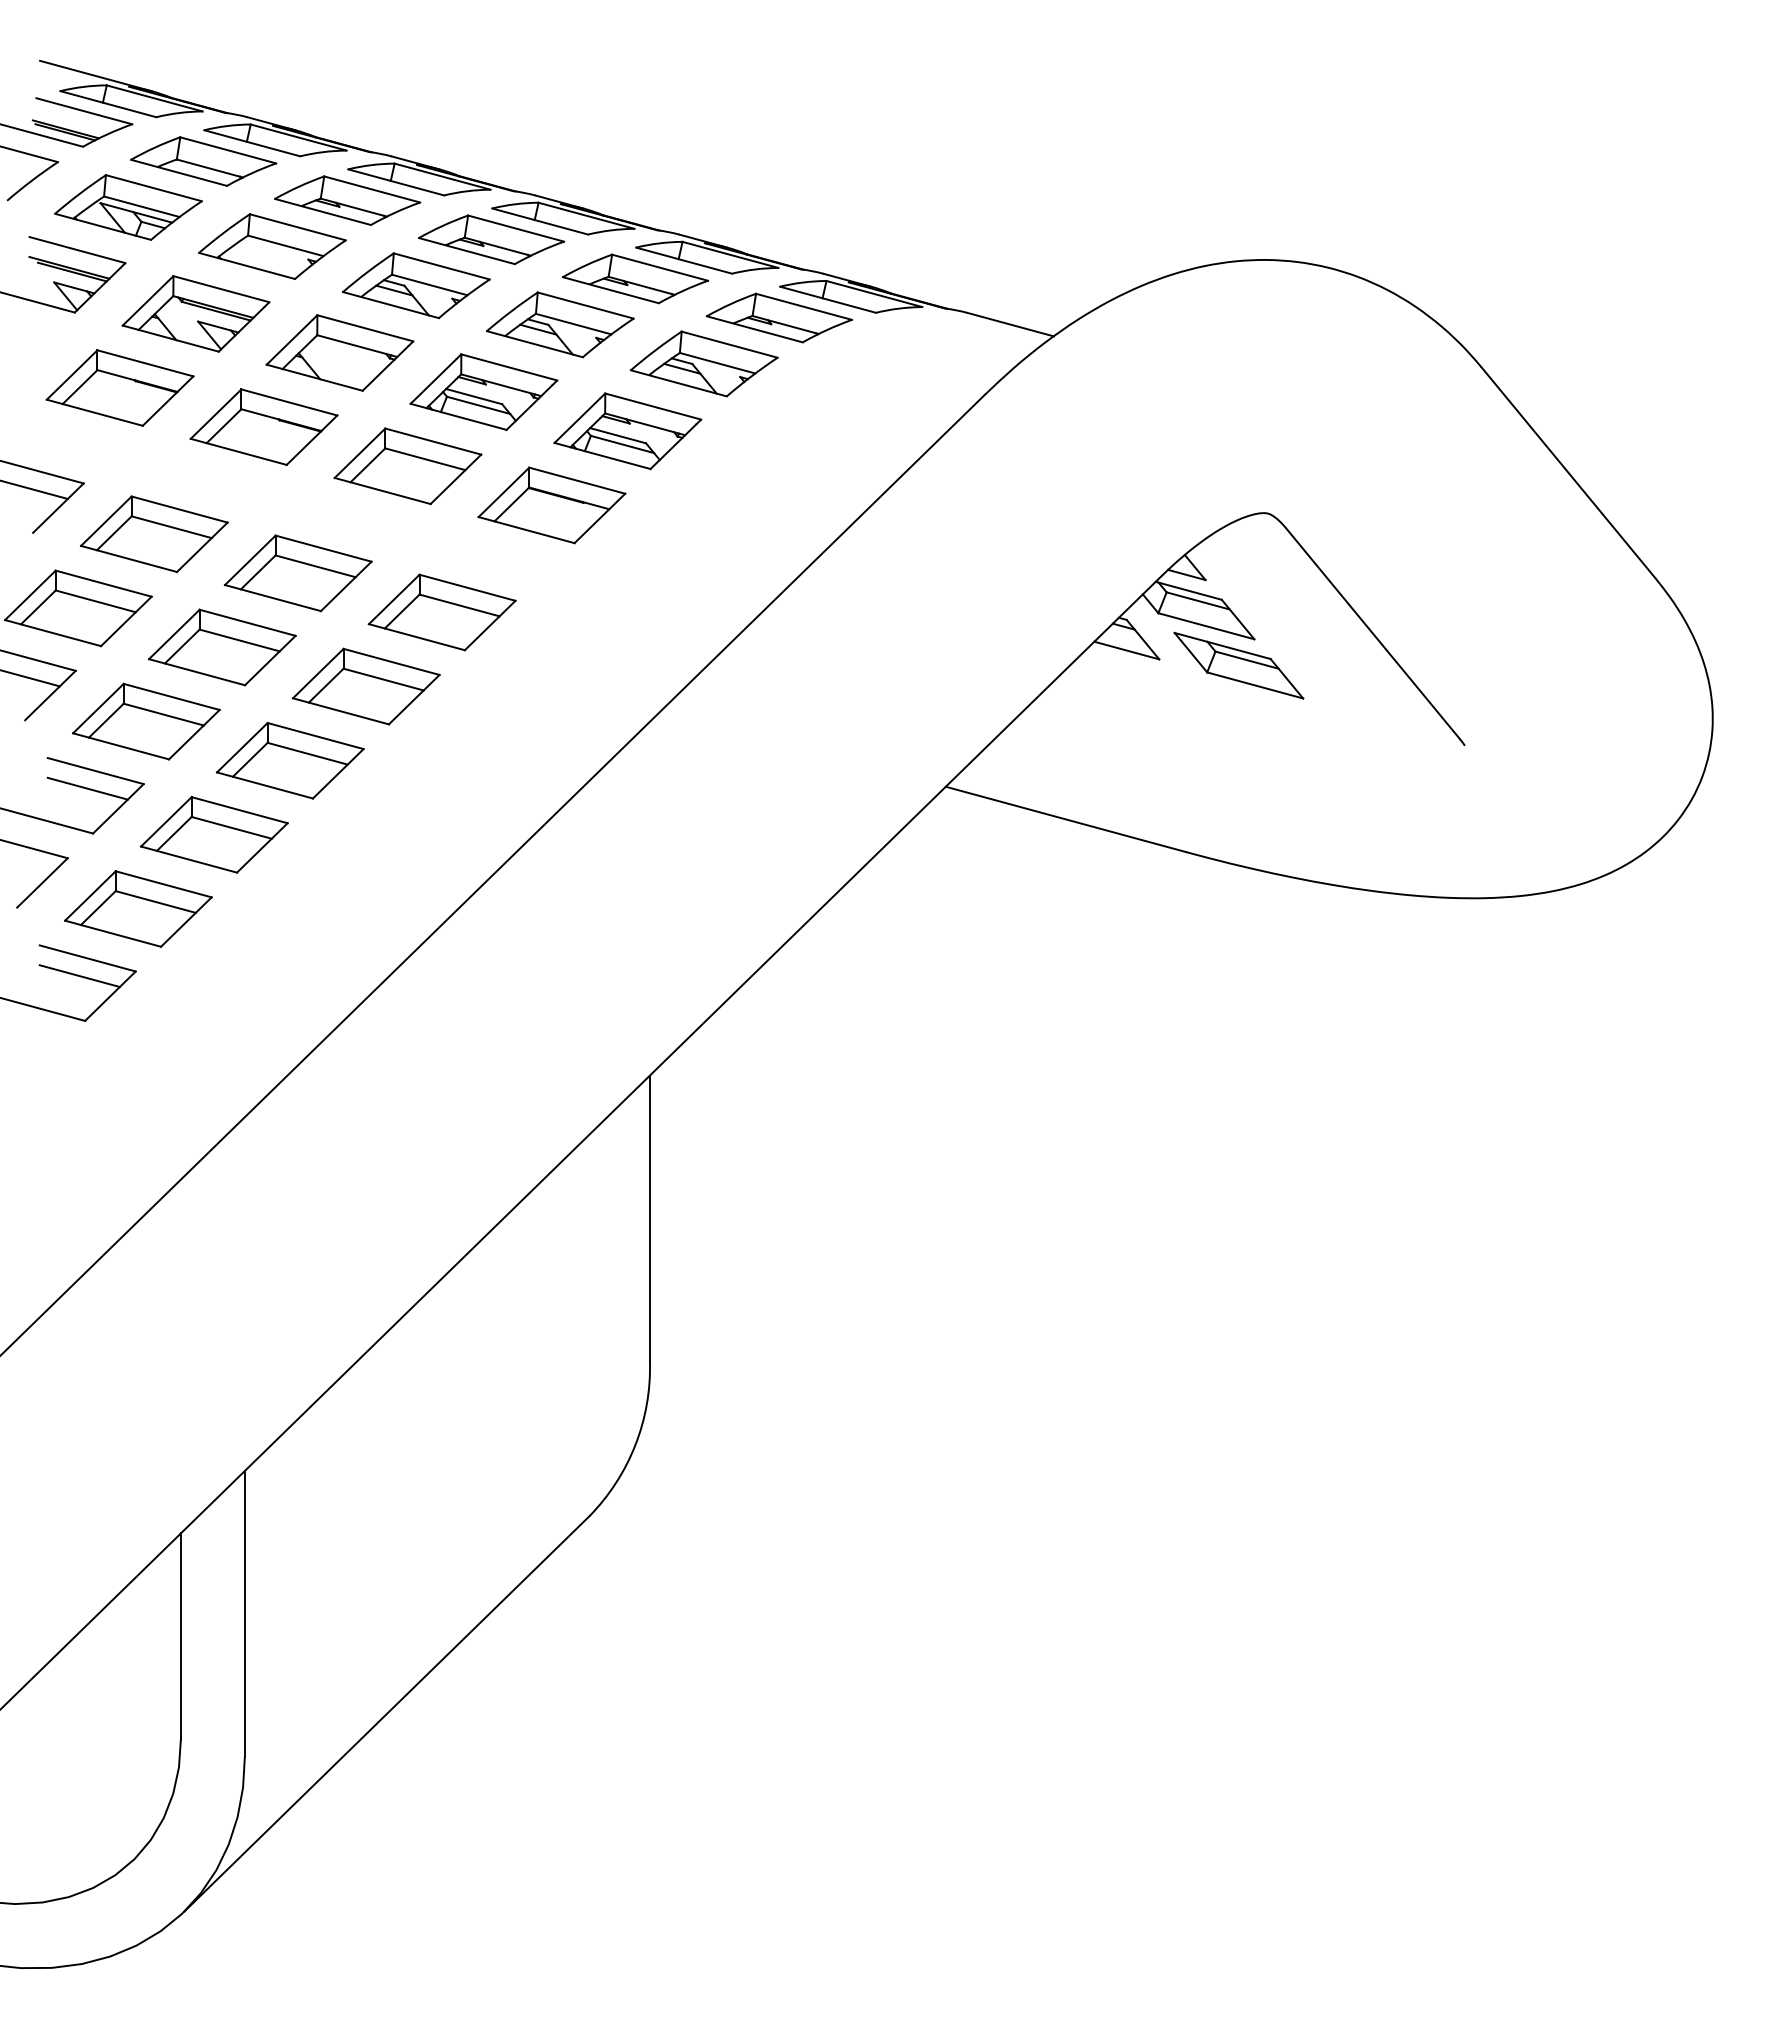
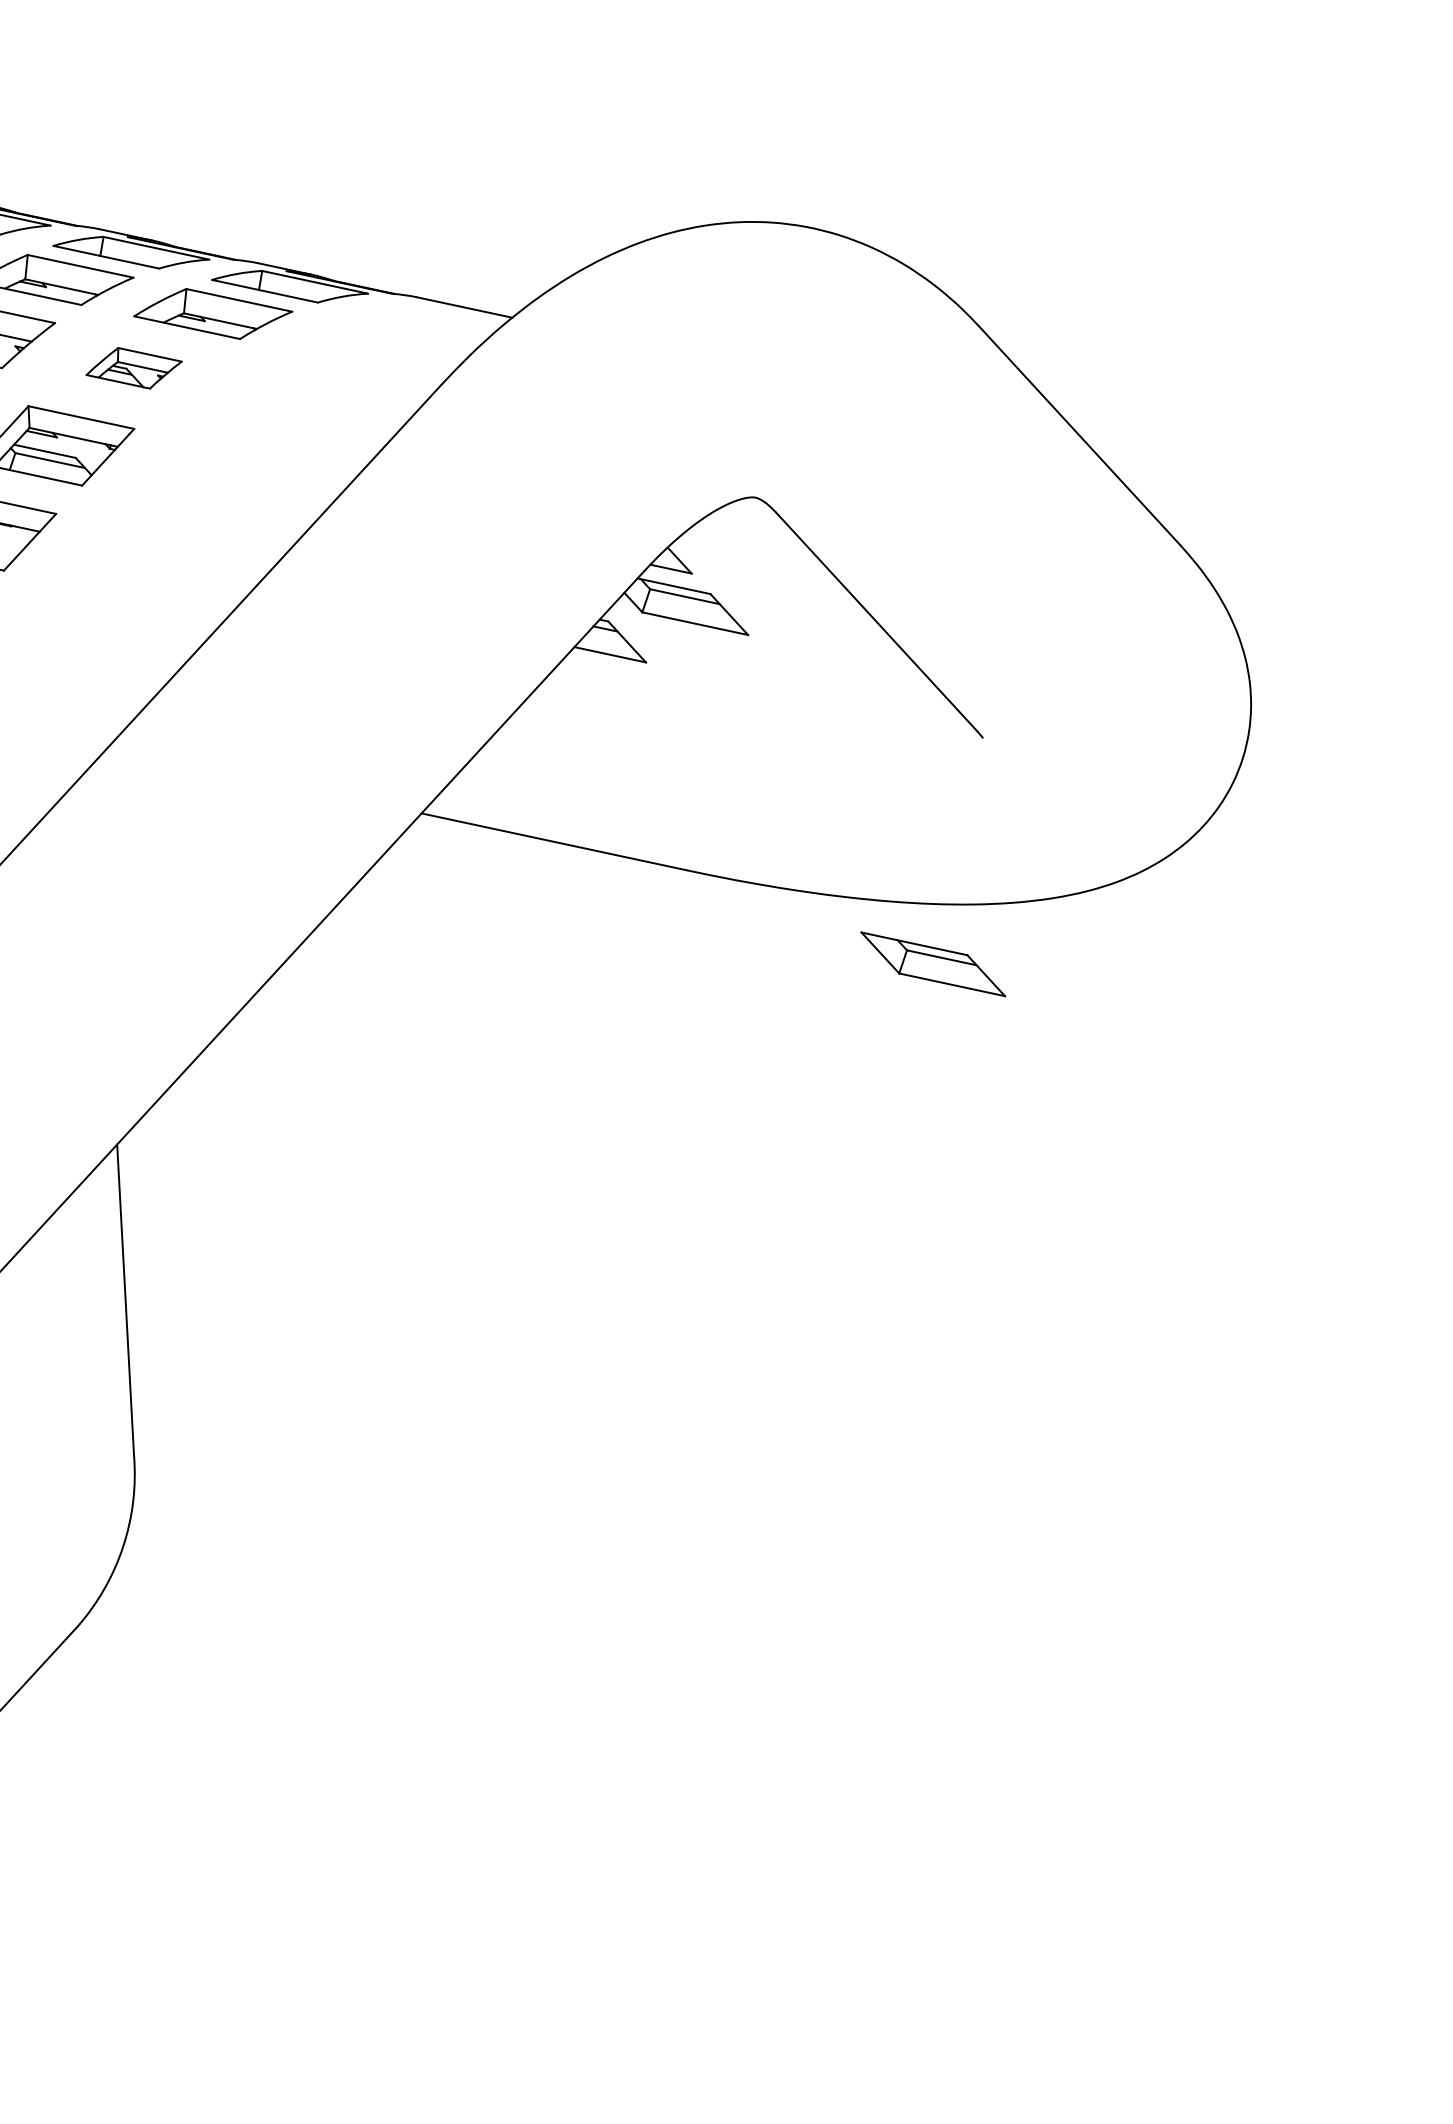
part: (703, 363) -> (133, 367), size x0.6
part: (1238, 665) -> (932, 964), moved

